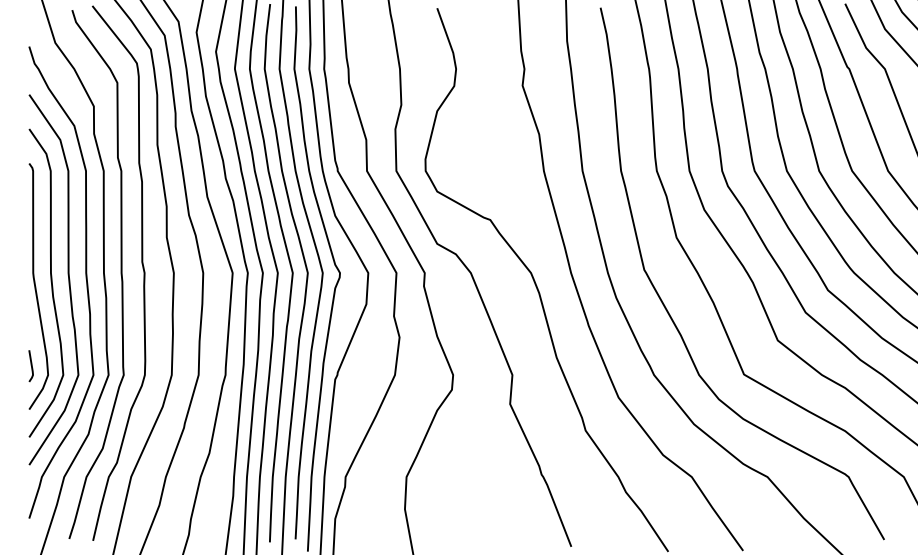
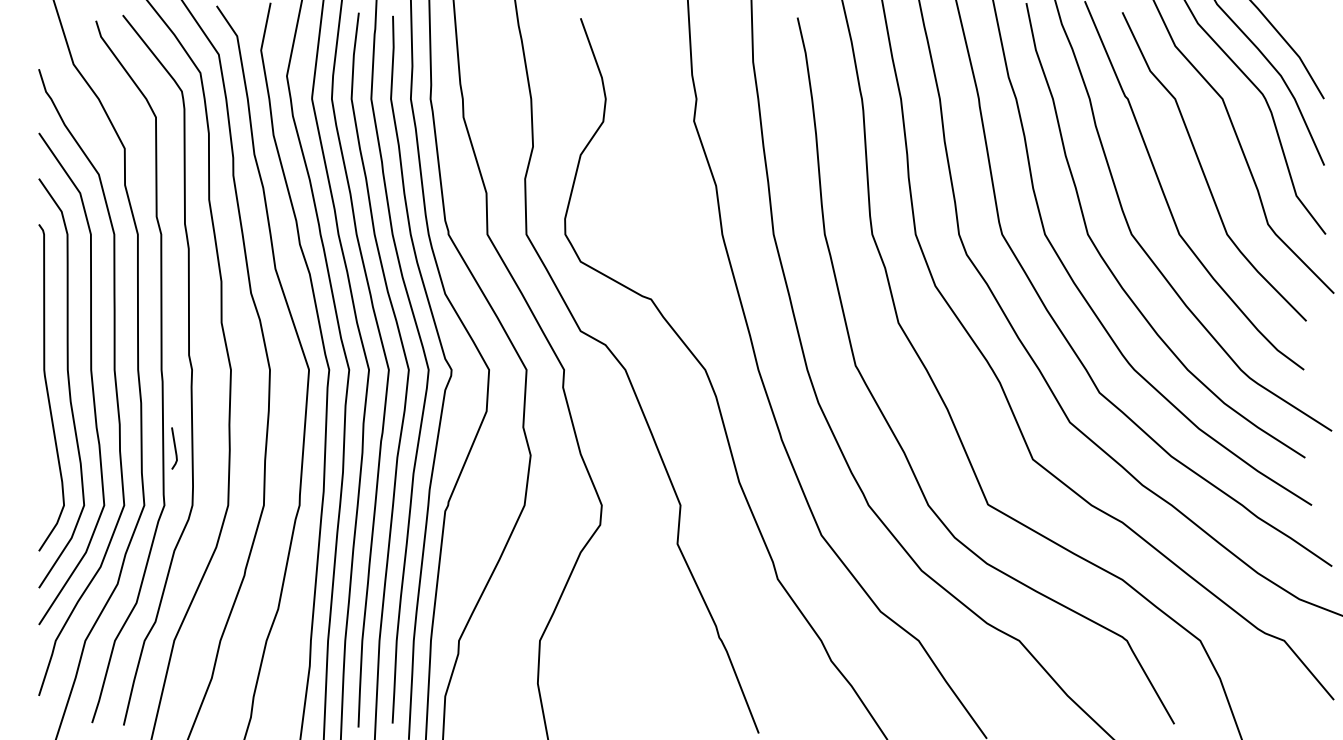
line: (31, 366) -> (174, 448), moved

